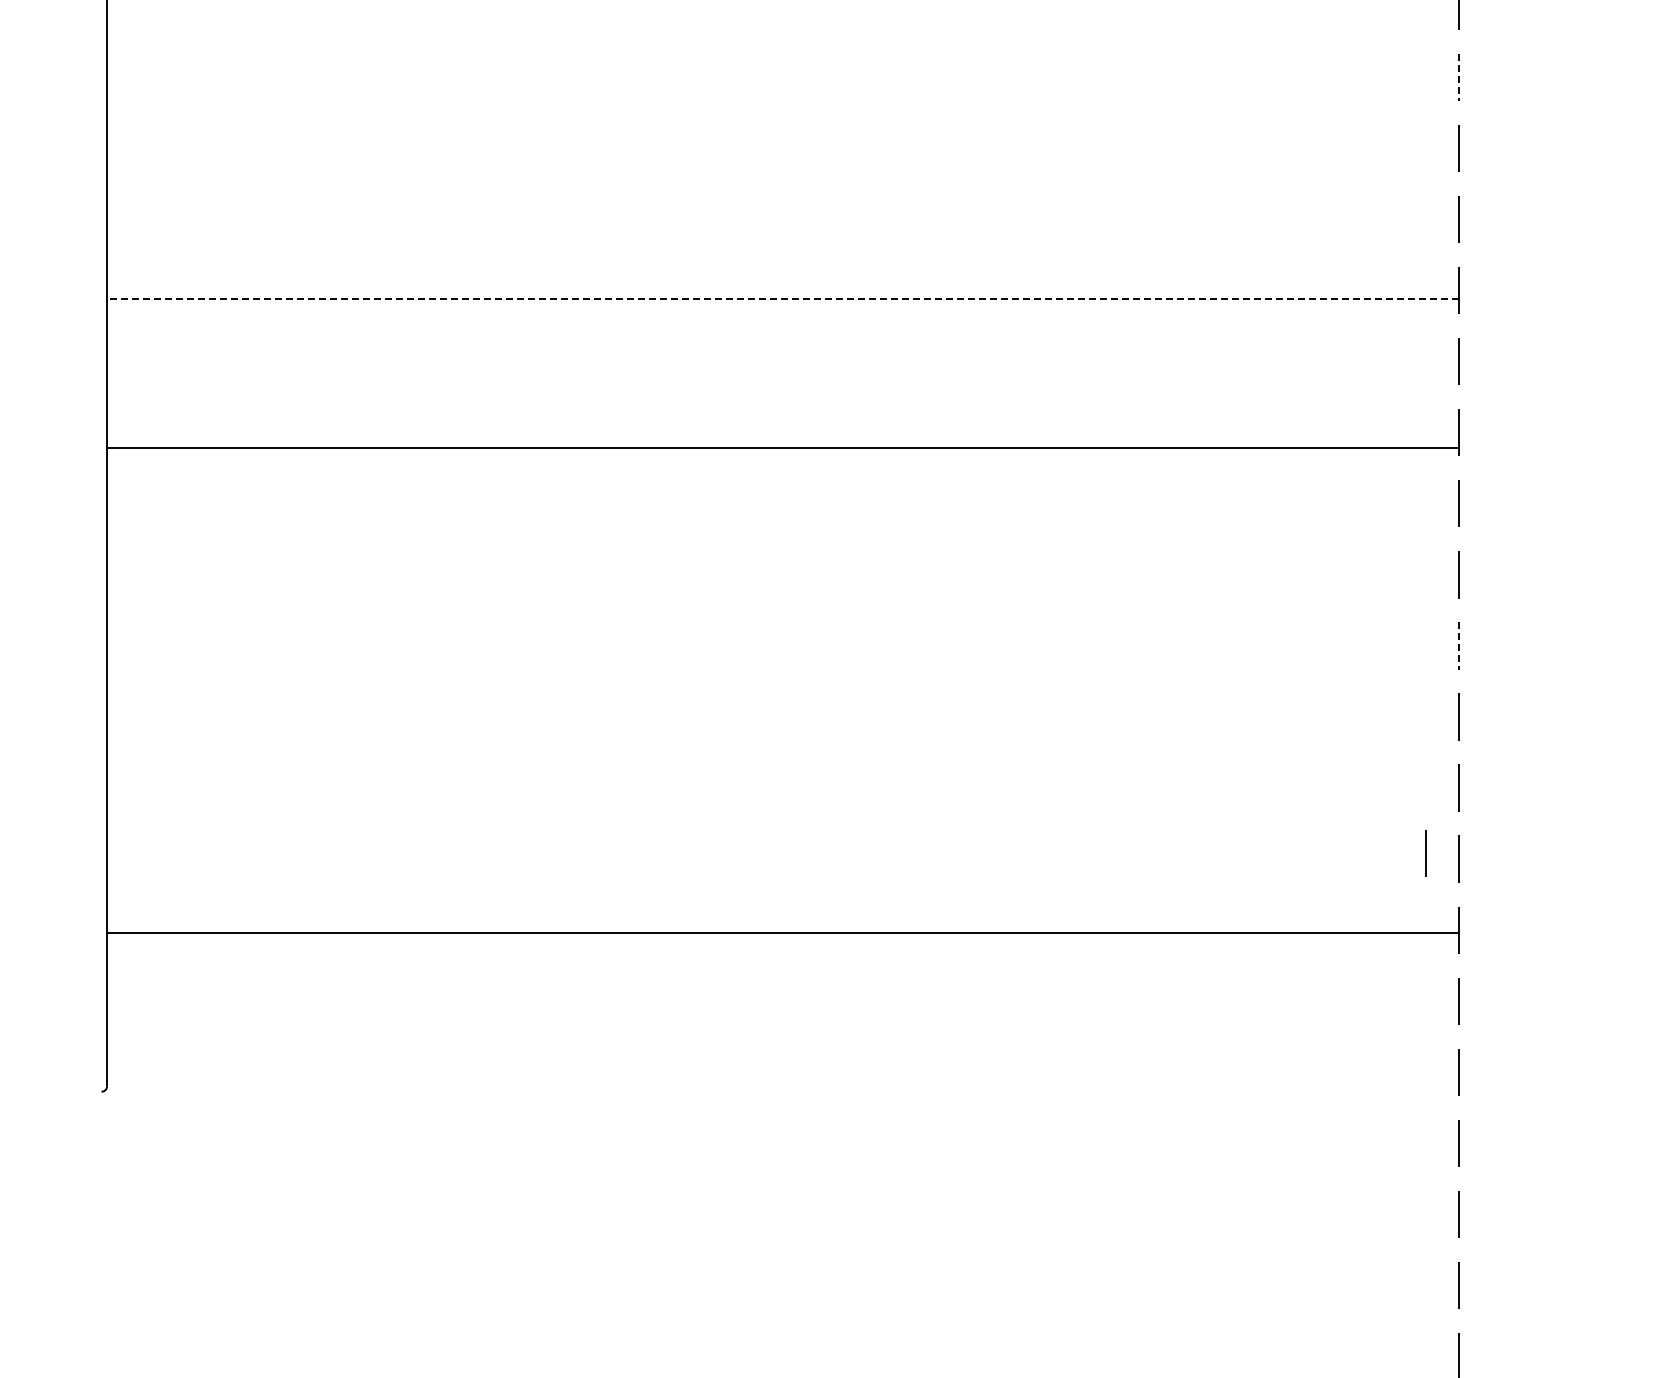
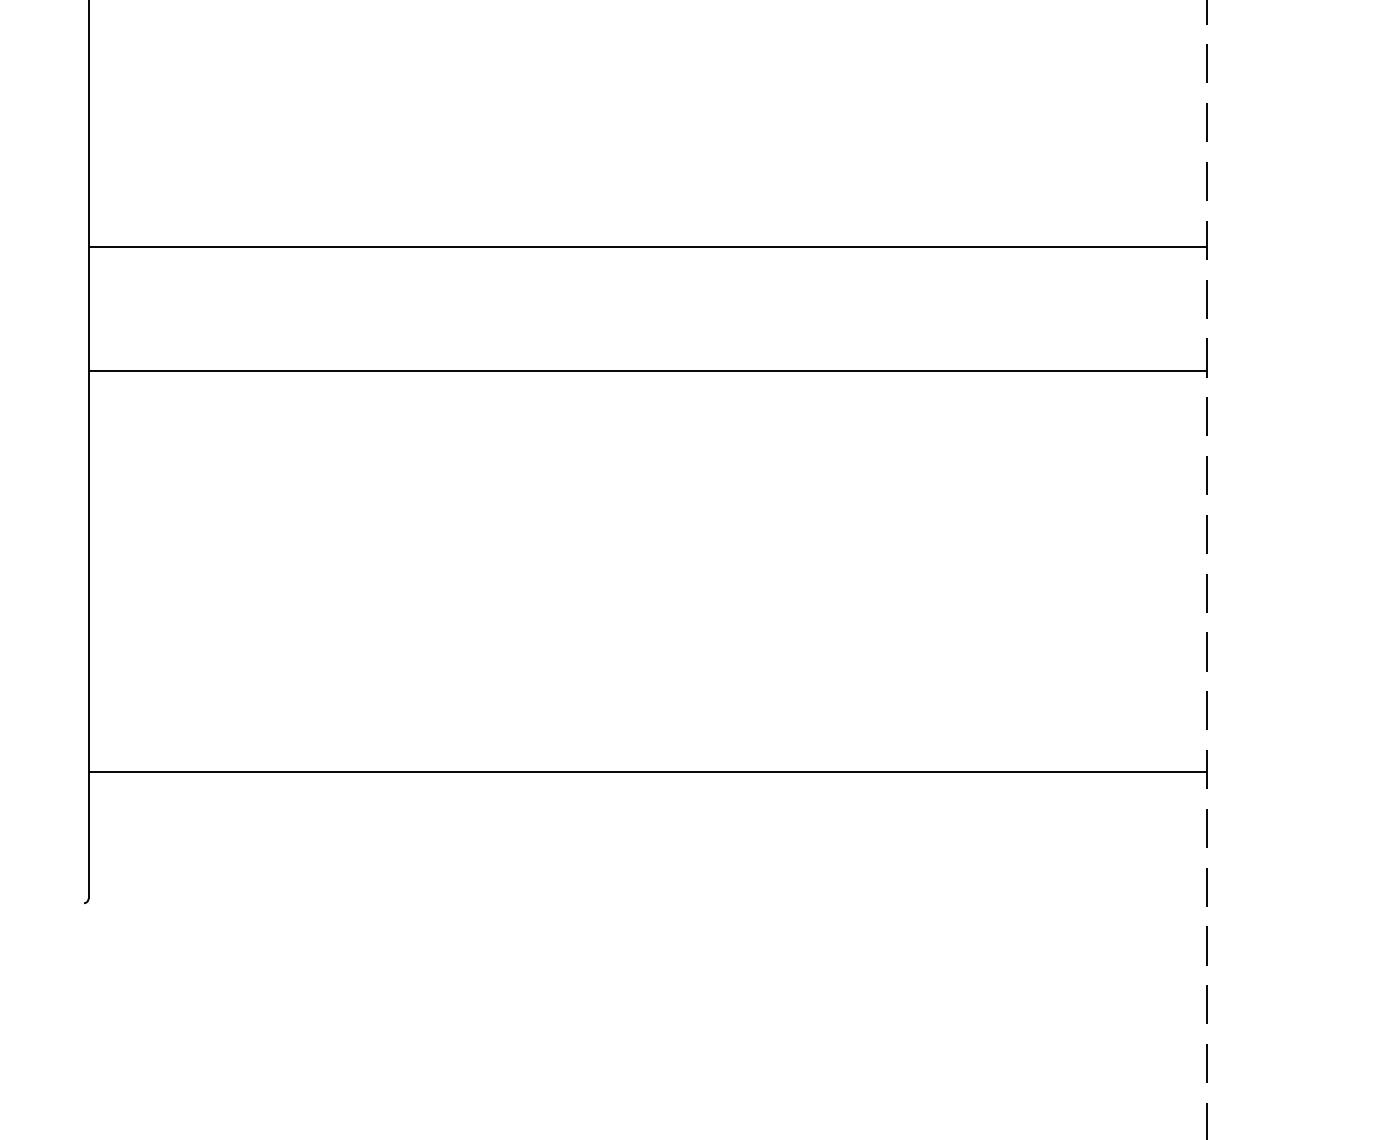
line: (1458, 77) -> (1206, 64), dashed -> solid
line: (783, 298) -> (648, 246), dashed -> solid
line: (1458, 645) -> (1206, 534), dashed -> solid
line: (1425, 853) -> (1179, 706), removed

